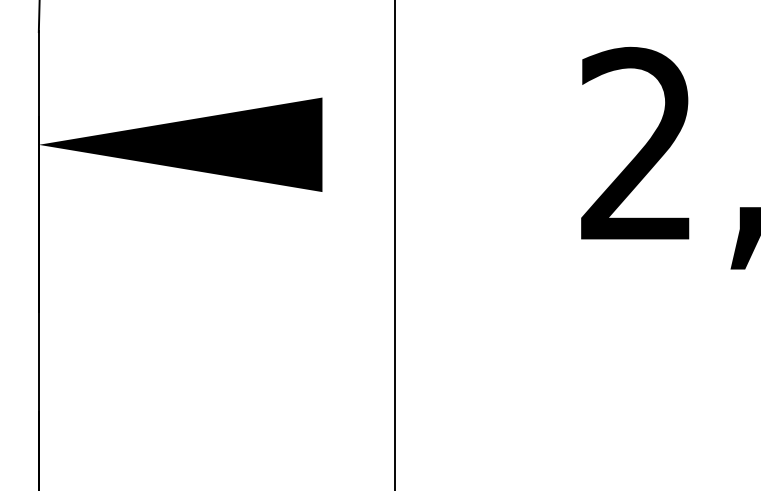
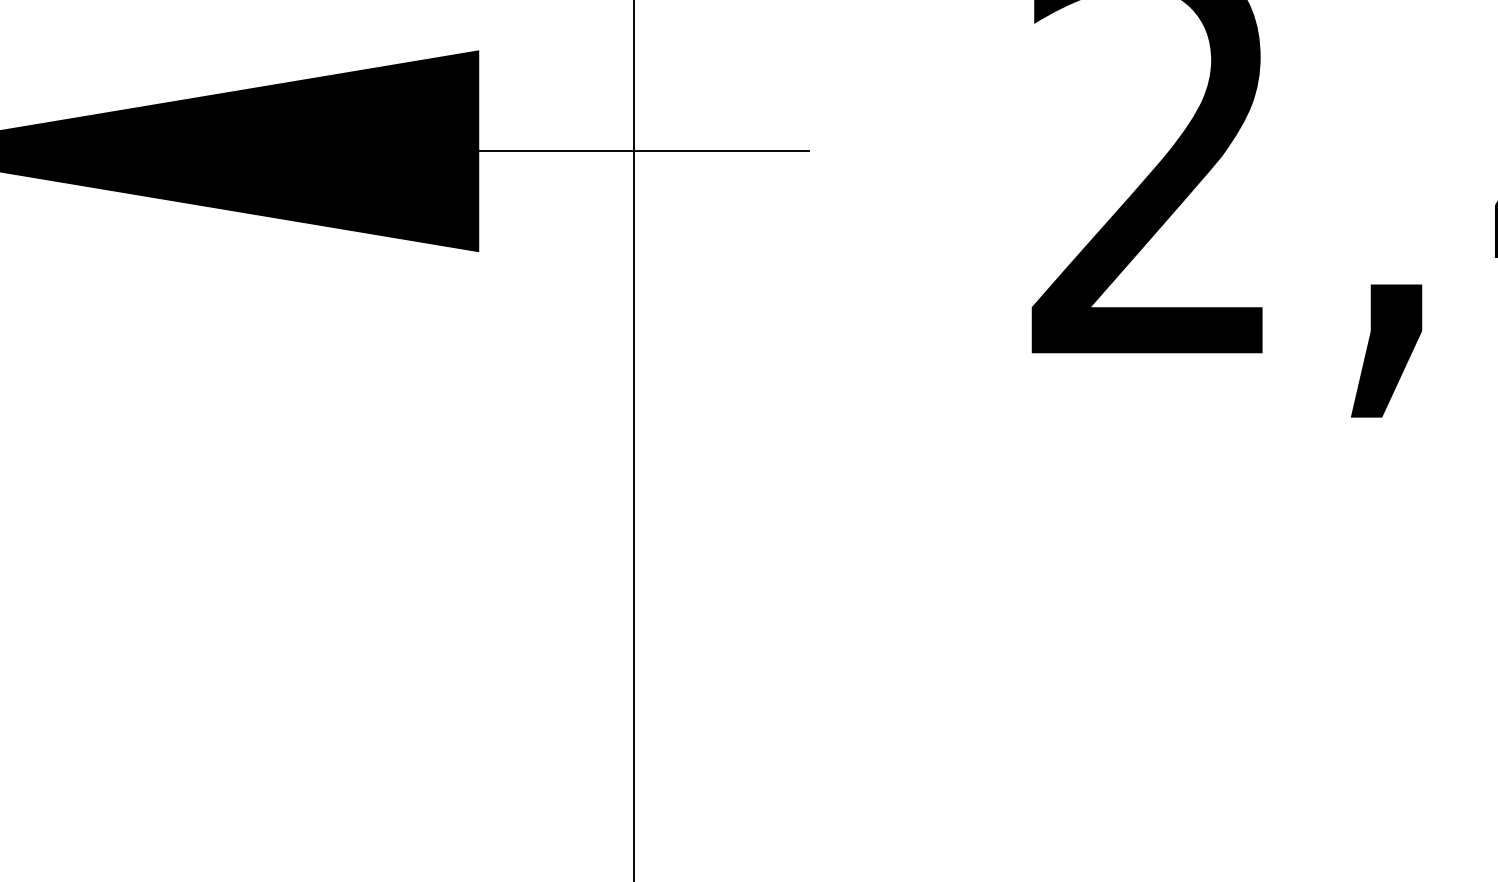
line: (399, 144) -> (643, 150), added

